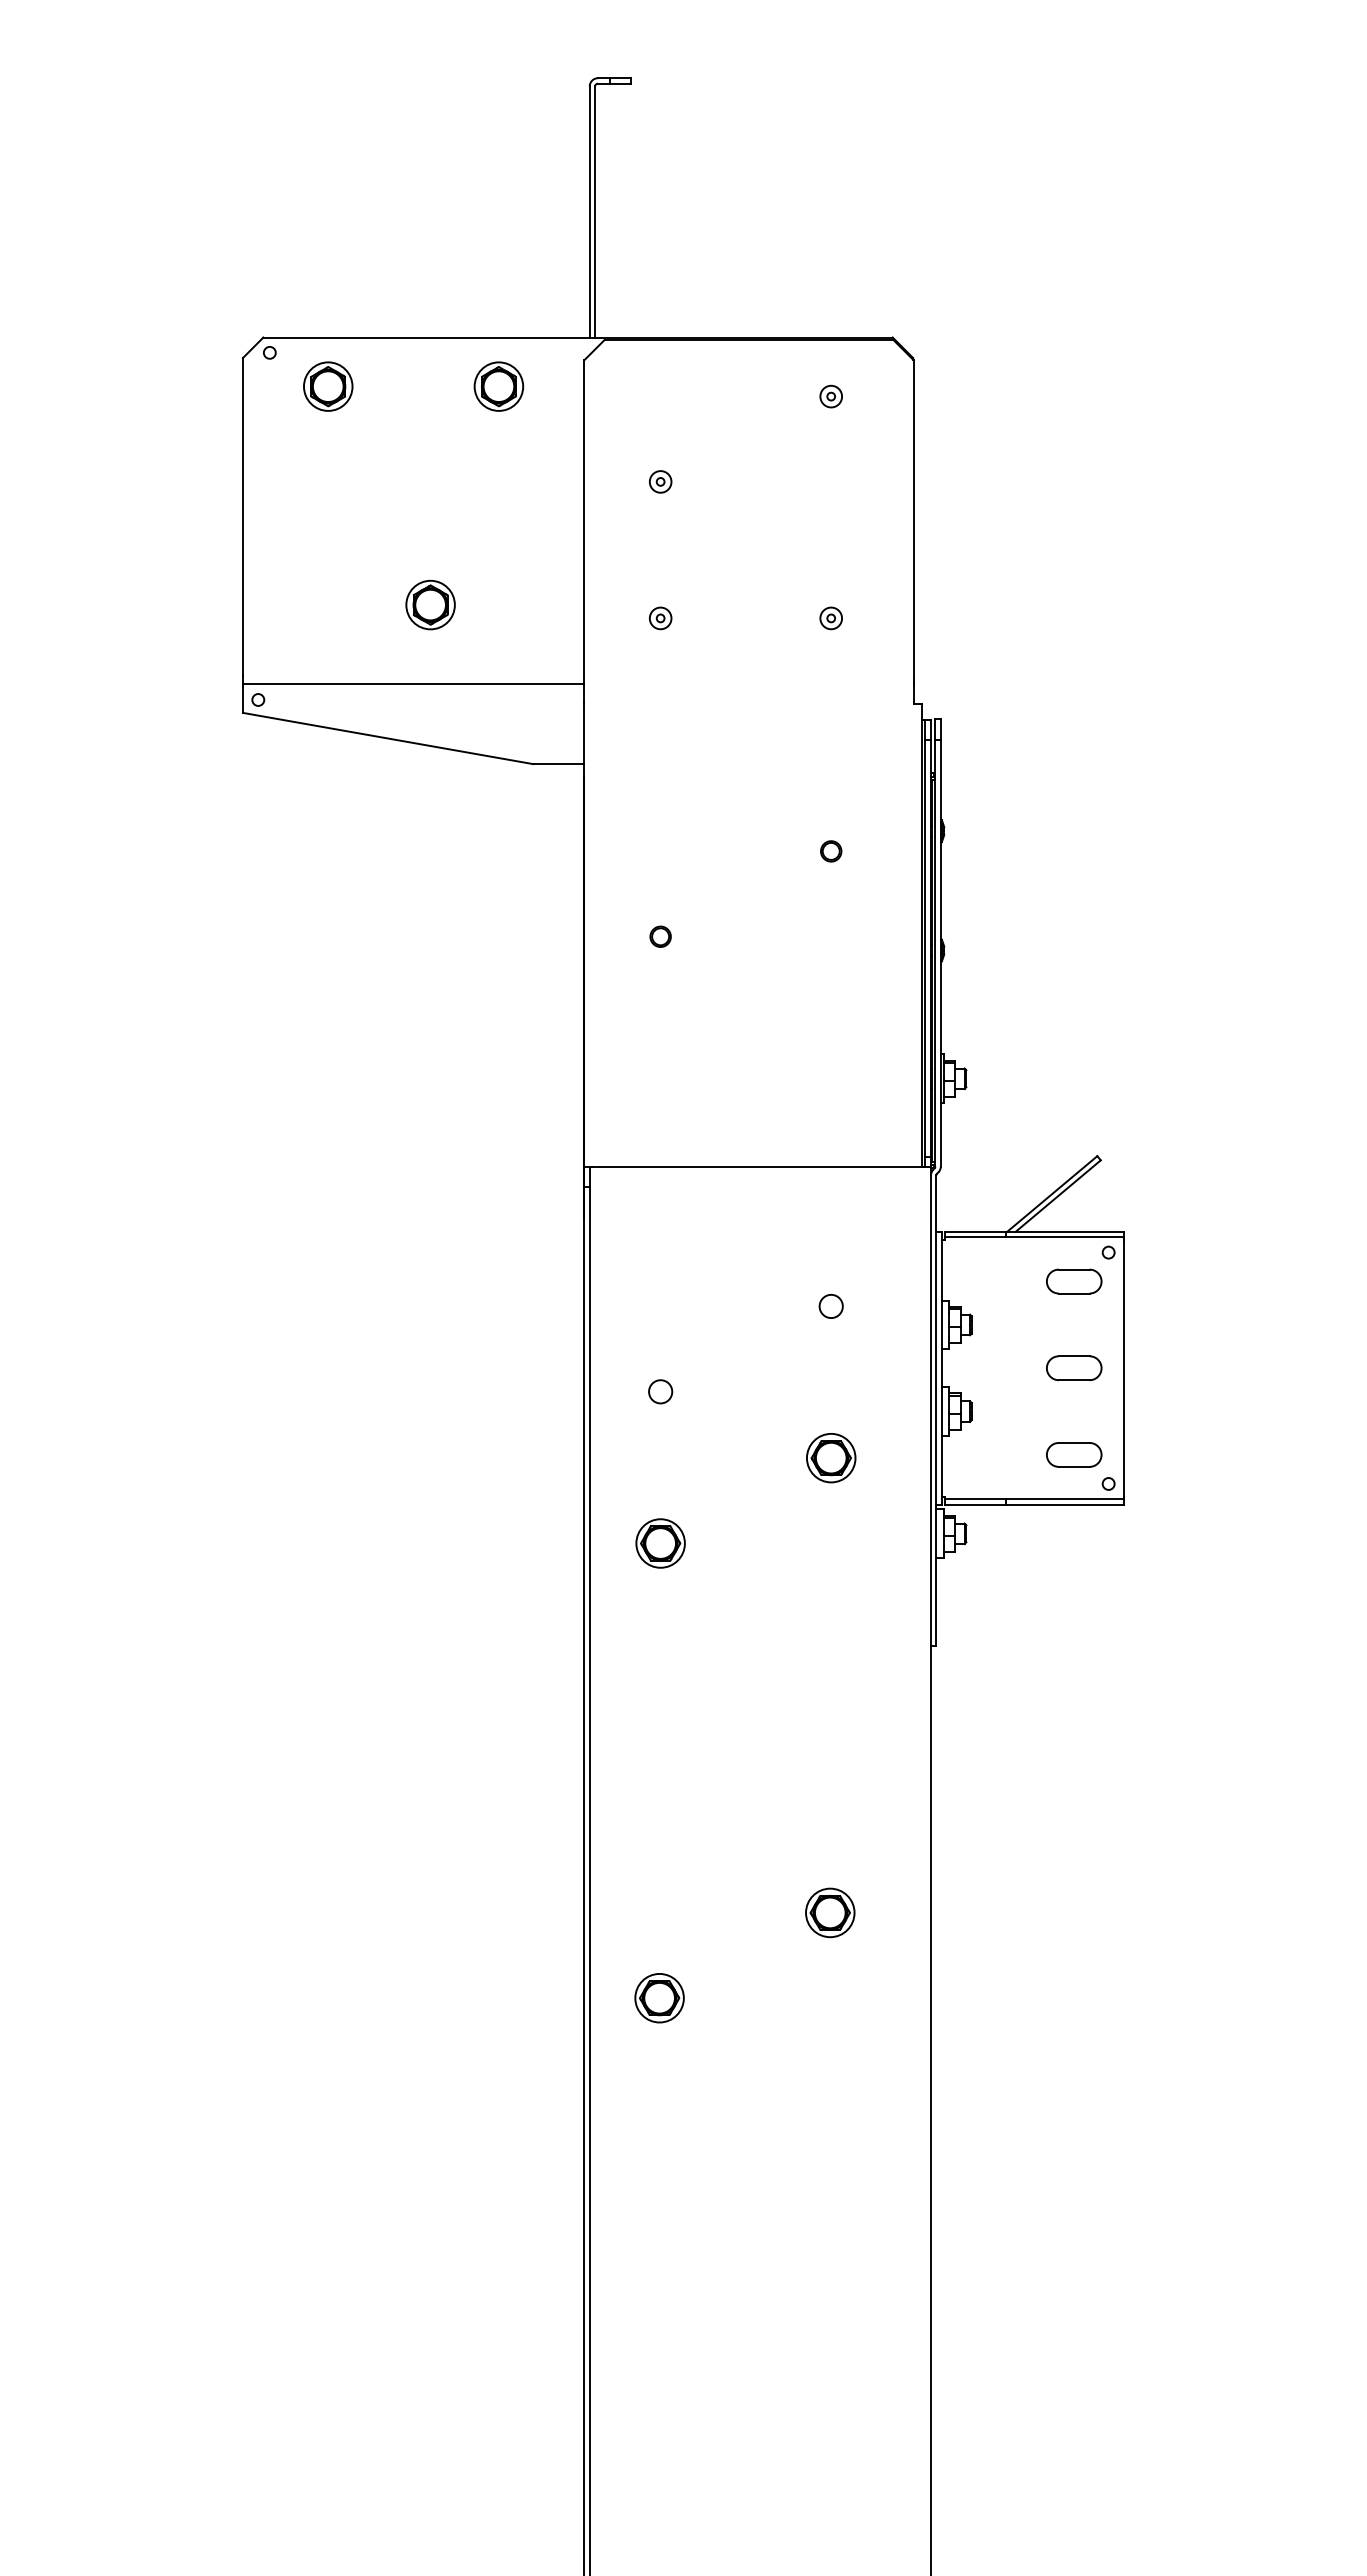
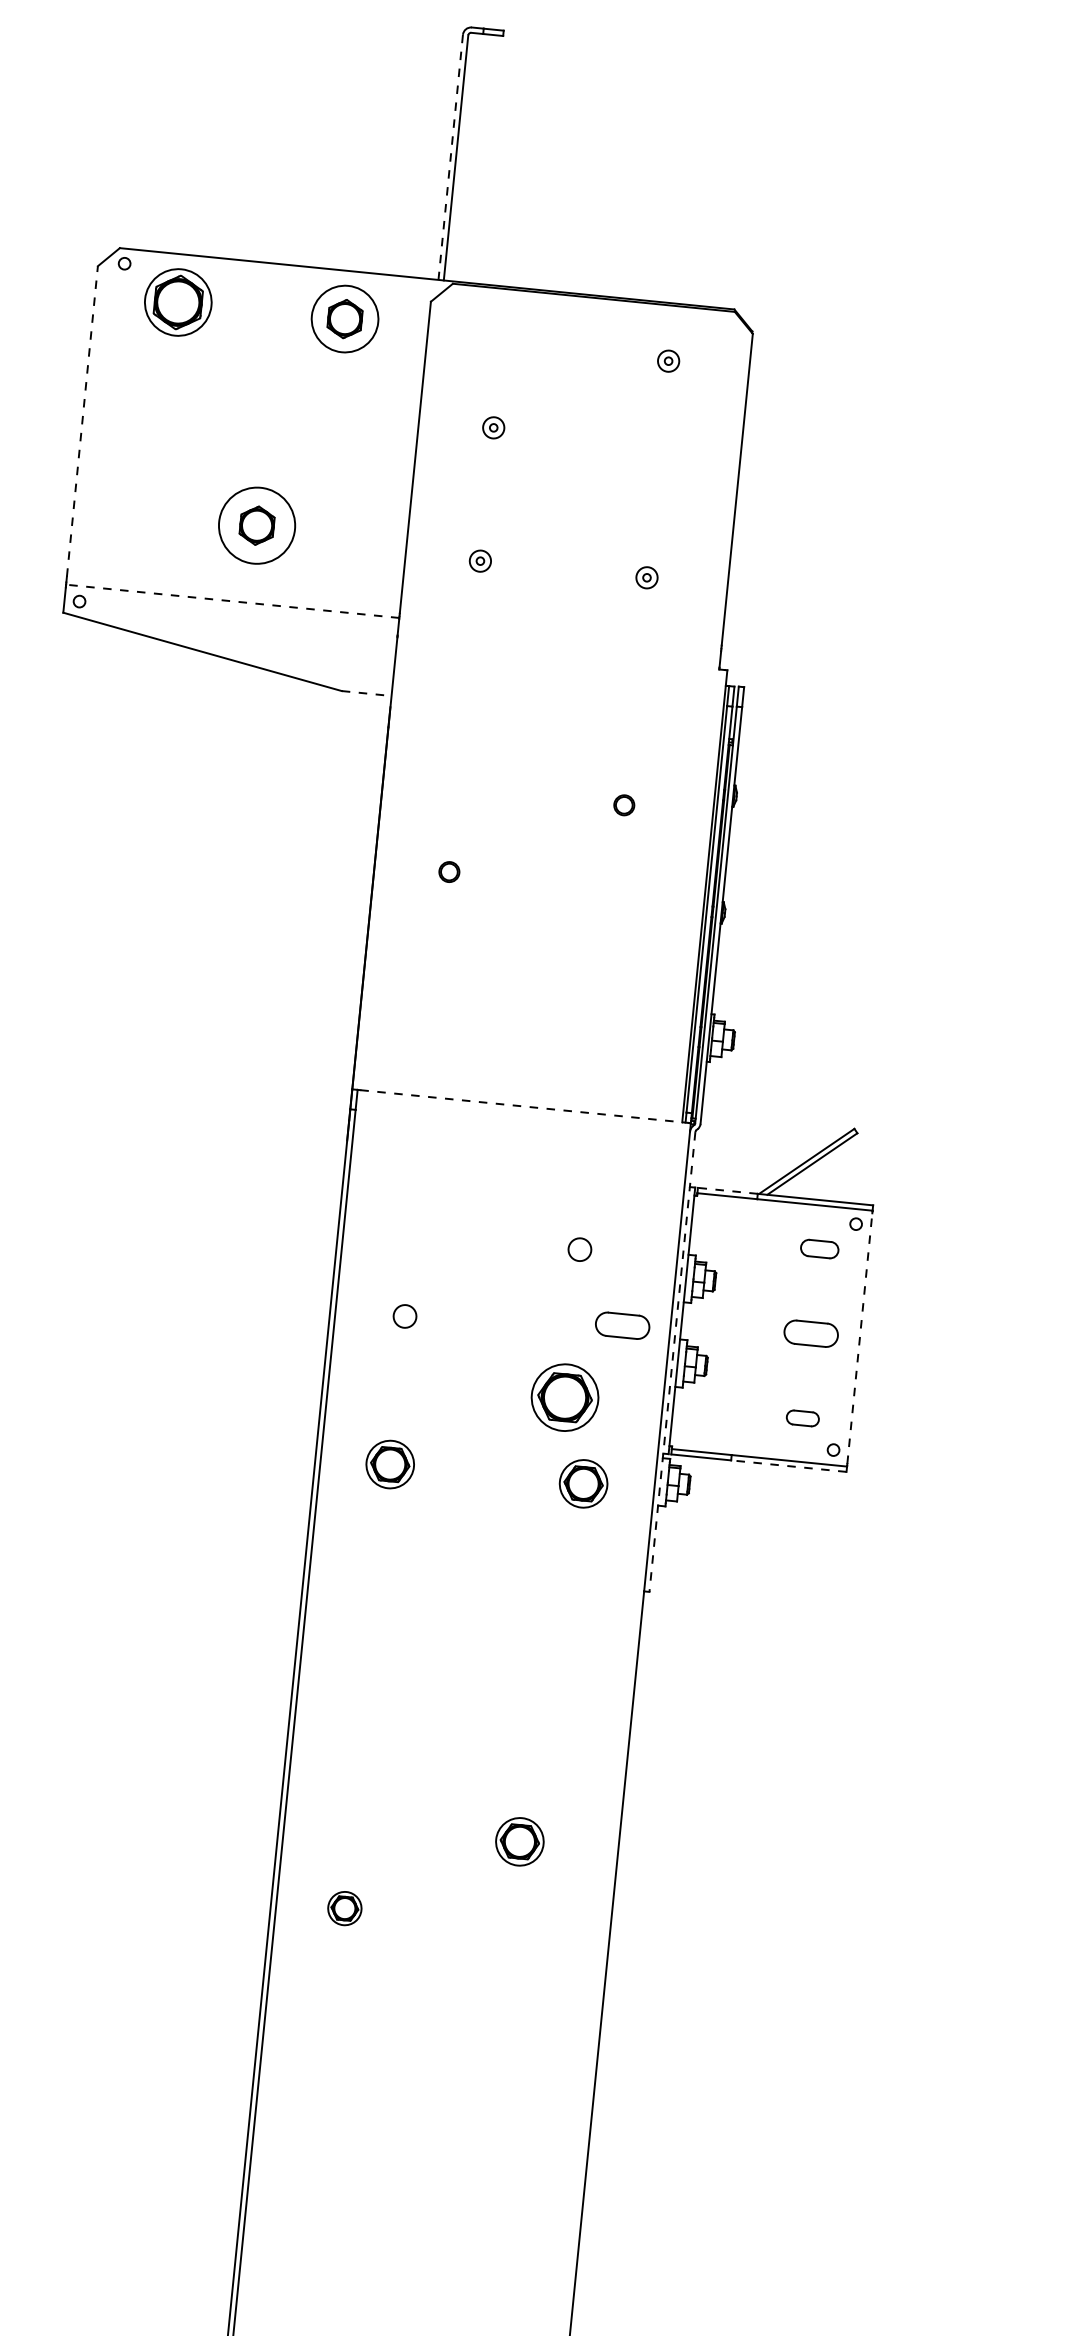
line: (589, 211) -> (450, 156), solid -> dashed
part: (328, 386) -> (178, 302), size x1.4
circle: (498, 386) -> (344, 318), size x1.4
line: (242, 516) -> (82, 420), solid -> dashed
circle: (430, 604) -> (257, 525), size x1.6
line: (413, 684) -> (232, 601), solid -> dashed
line: (559, 764) -> (367, 693), solid -> dashed
line: (758, 1166) -> (522, 1105), solid -> dashed
line: (975, 1231) -> (728, 1190), solid -> dashed
part: (1074, 1281) -> (819, 1249), size x0.7
line: (1124, 1367) -> (860, 1337), solid -> dashed
part: (882, 1379) -> (622, 1326), added
line: (936, 1411) -> (672, 1362), solid -> dashed
part: (1074, 1454) -> (803, 1417), size x0.6
part: (831, 1458) -> (565, 1398), size x1.4
line: (1064, 1504) -> (788, 1465), solid -> dashed
part: (858, 1543) -> (583, 1483), added
part: (659, 1998) -> (344, 1908), size x0.7

